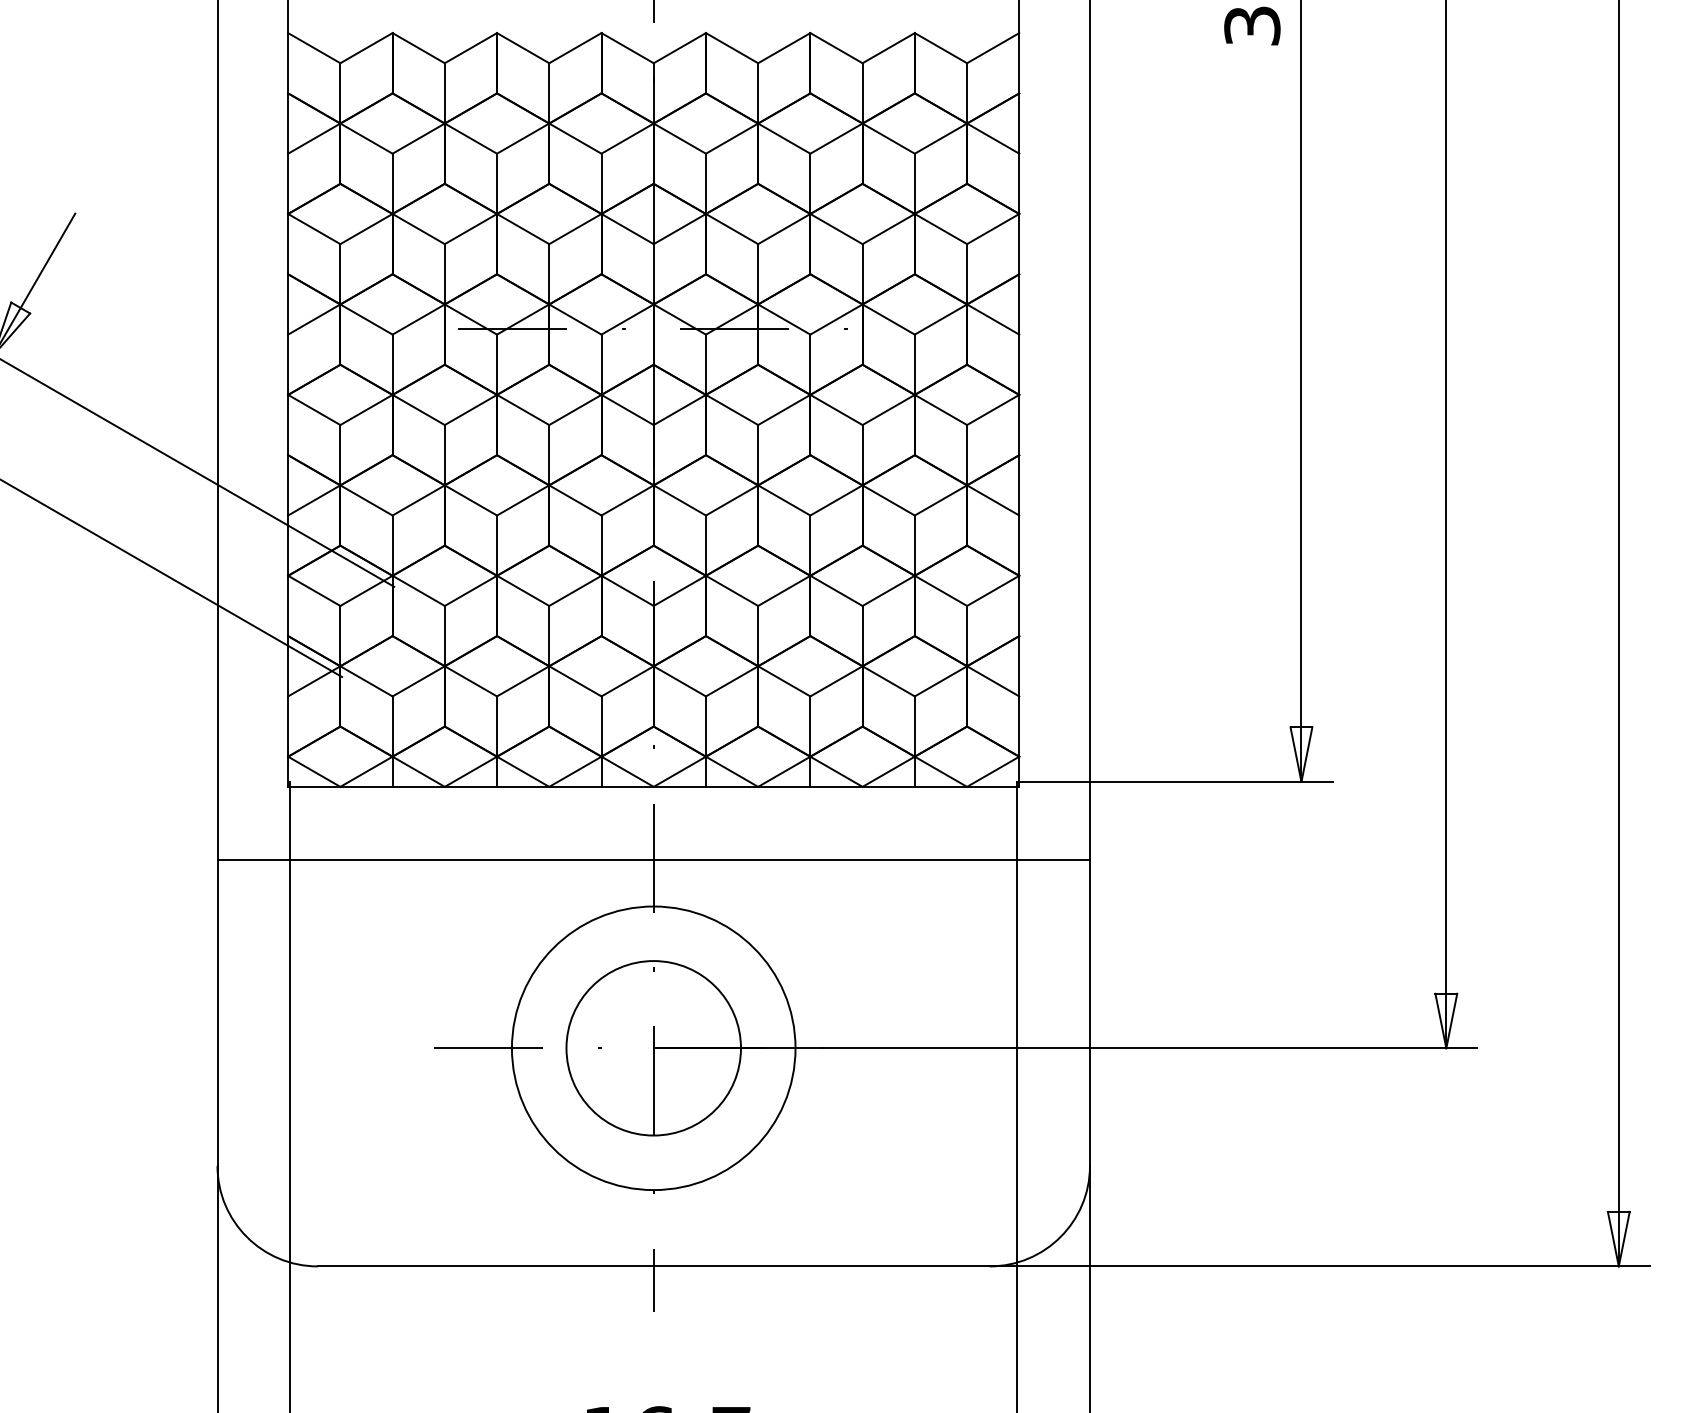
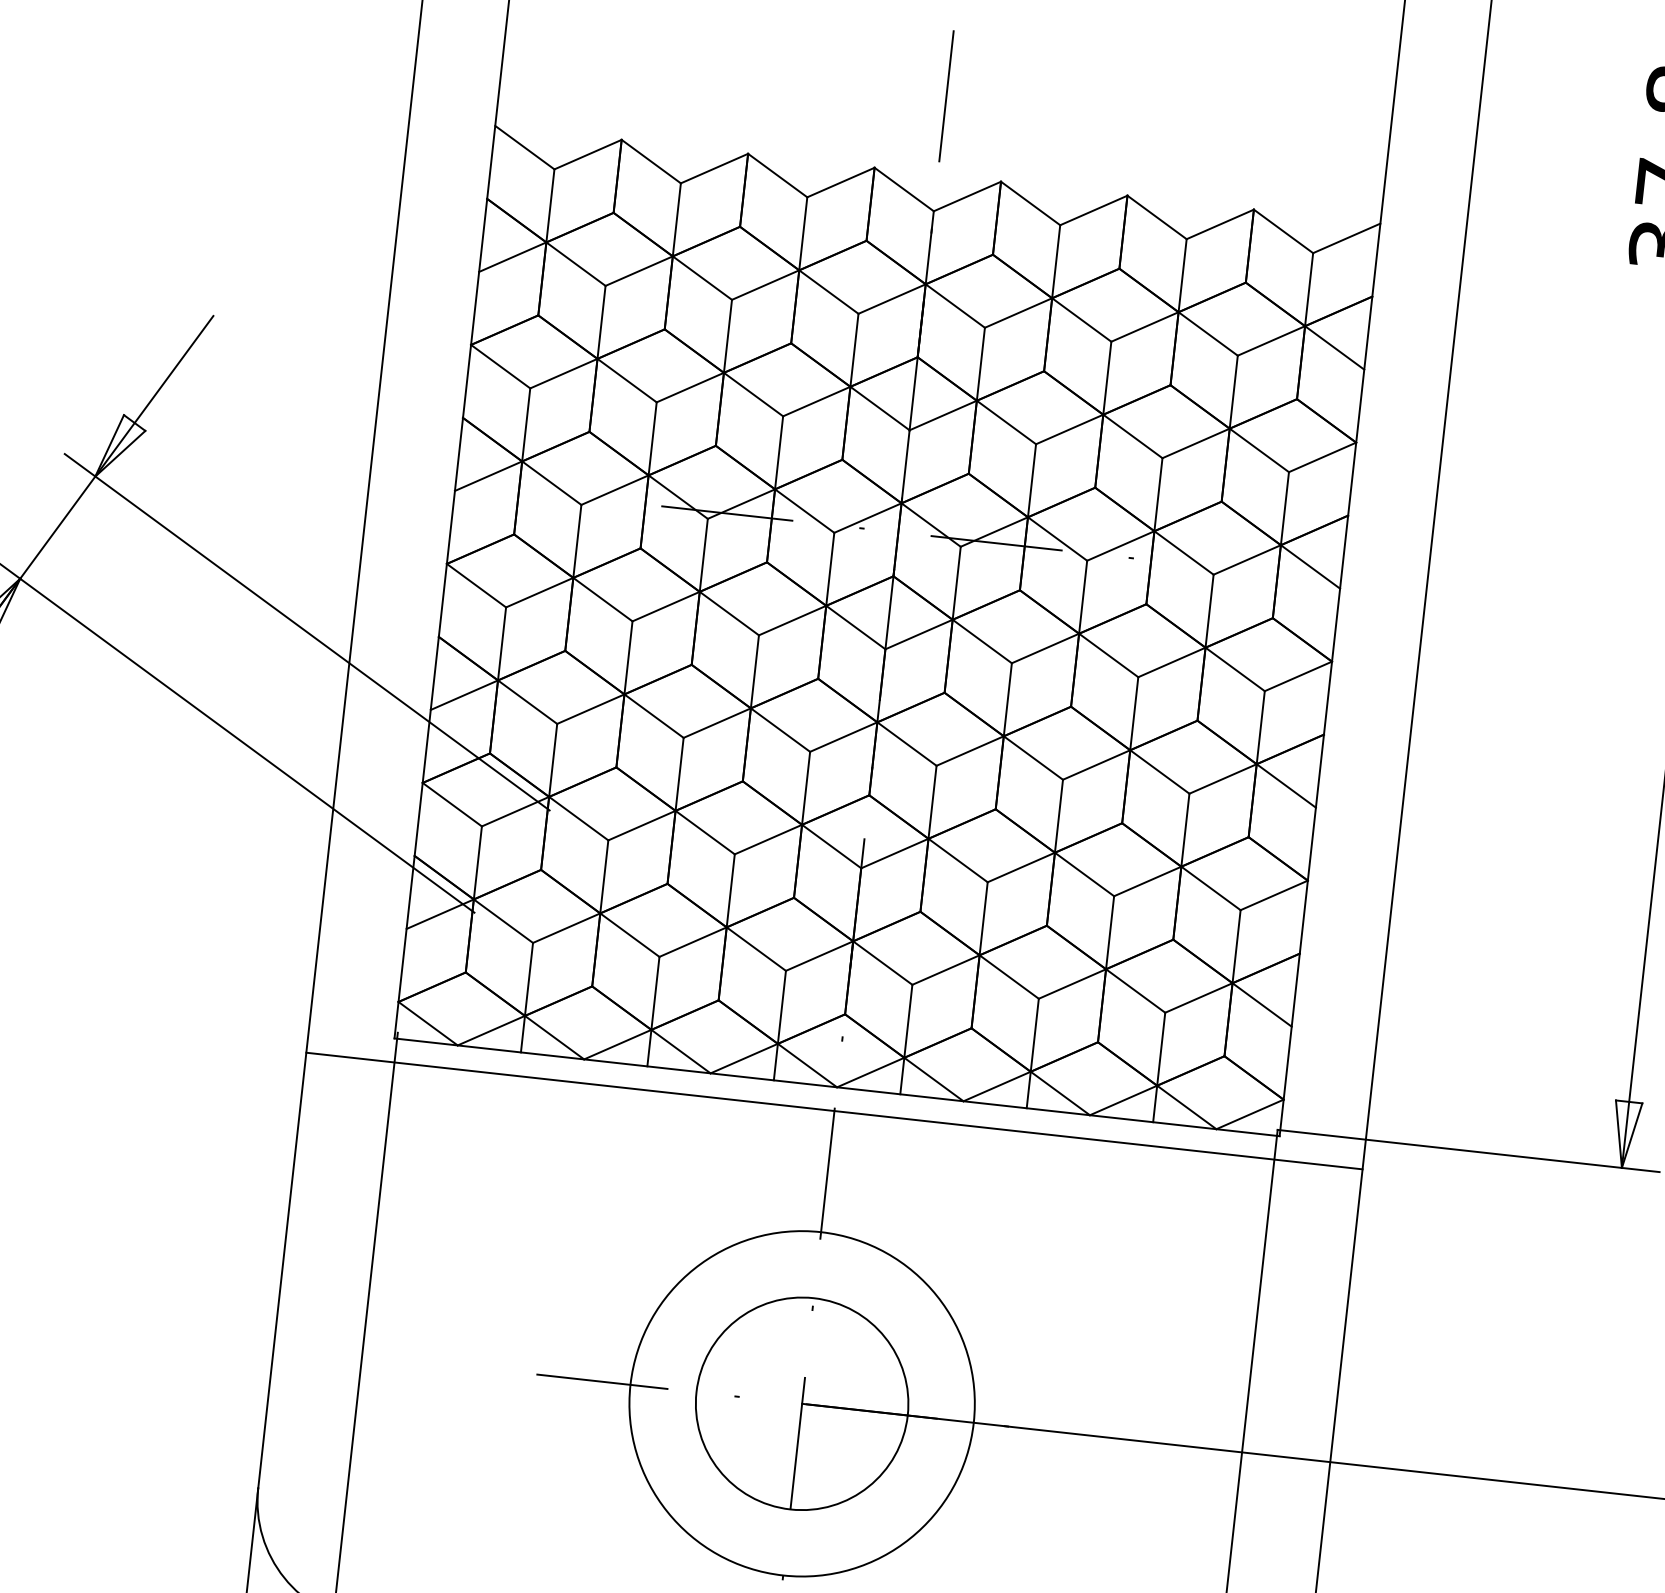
line: (653, 860) -> (834, 1111), moved

